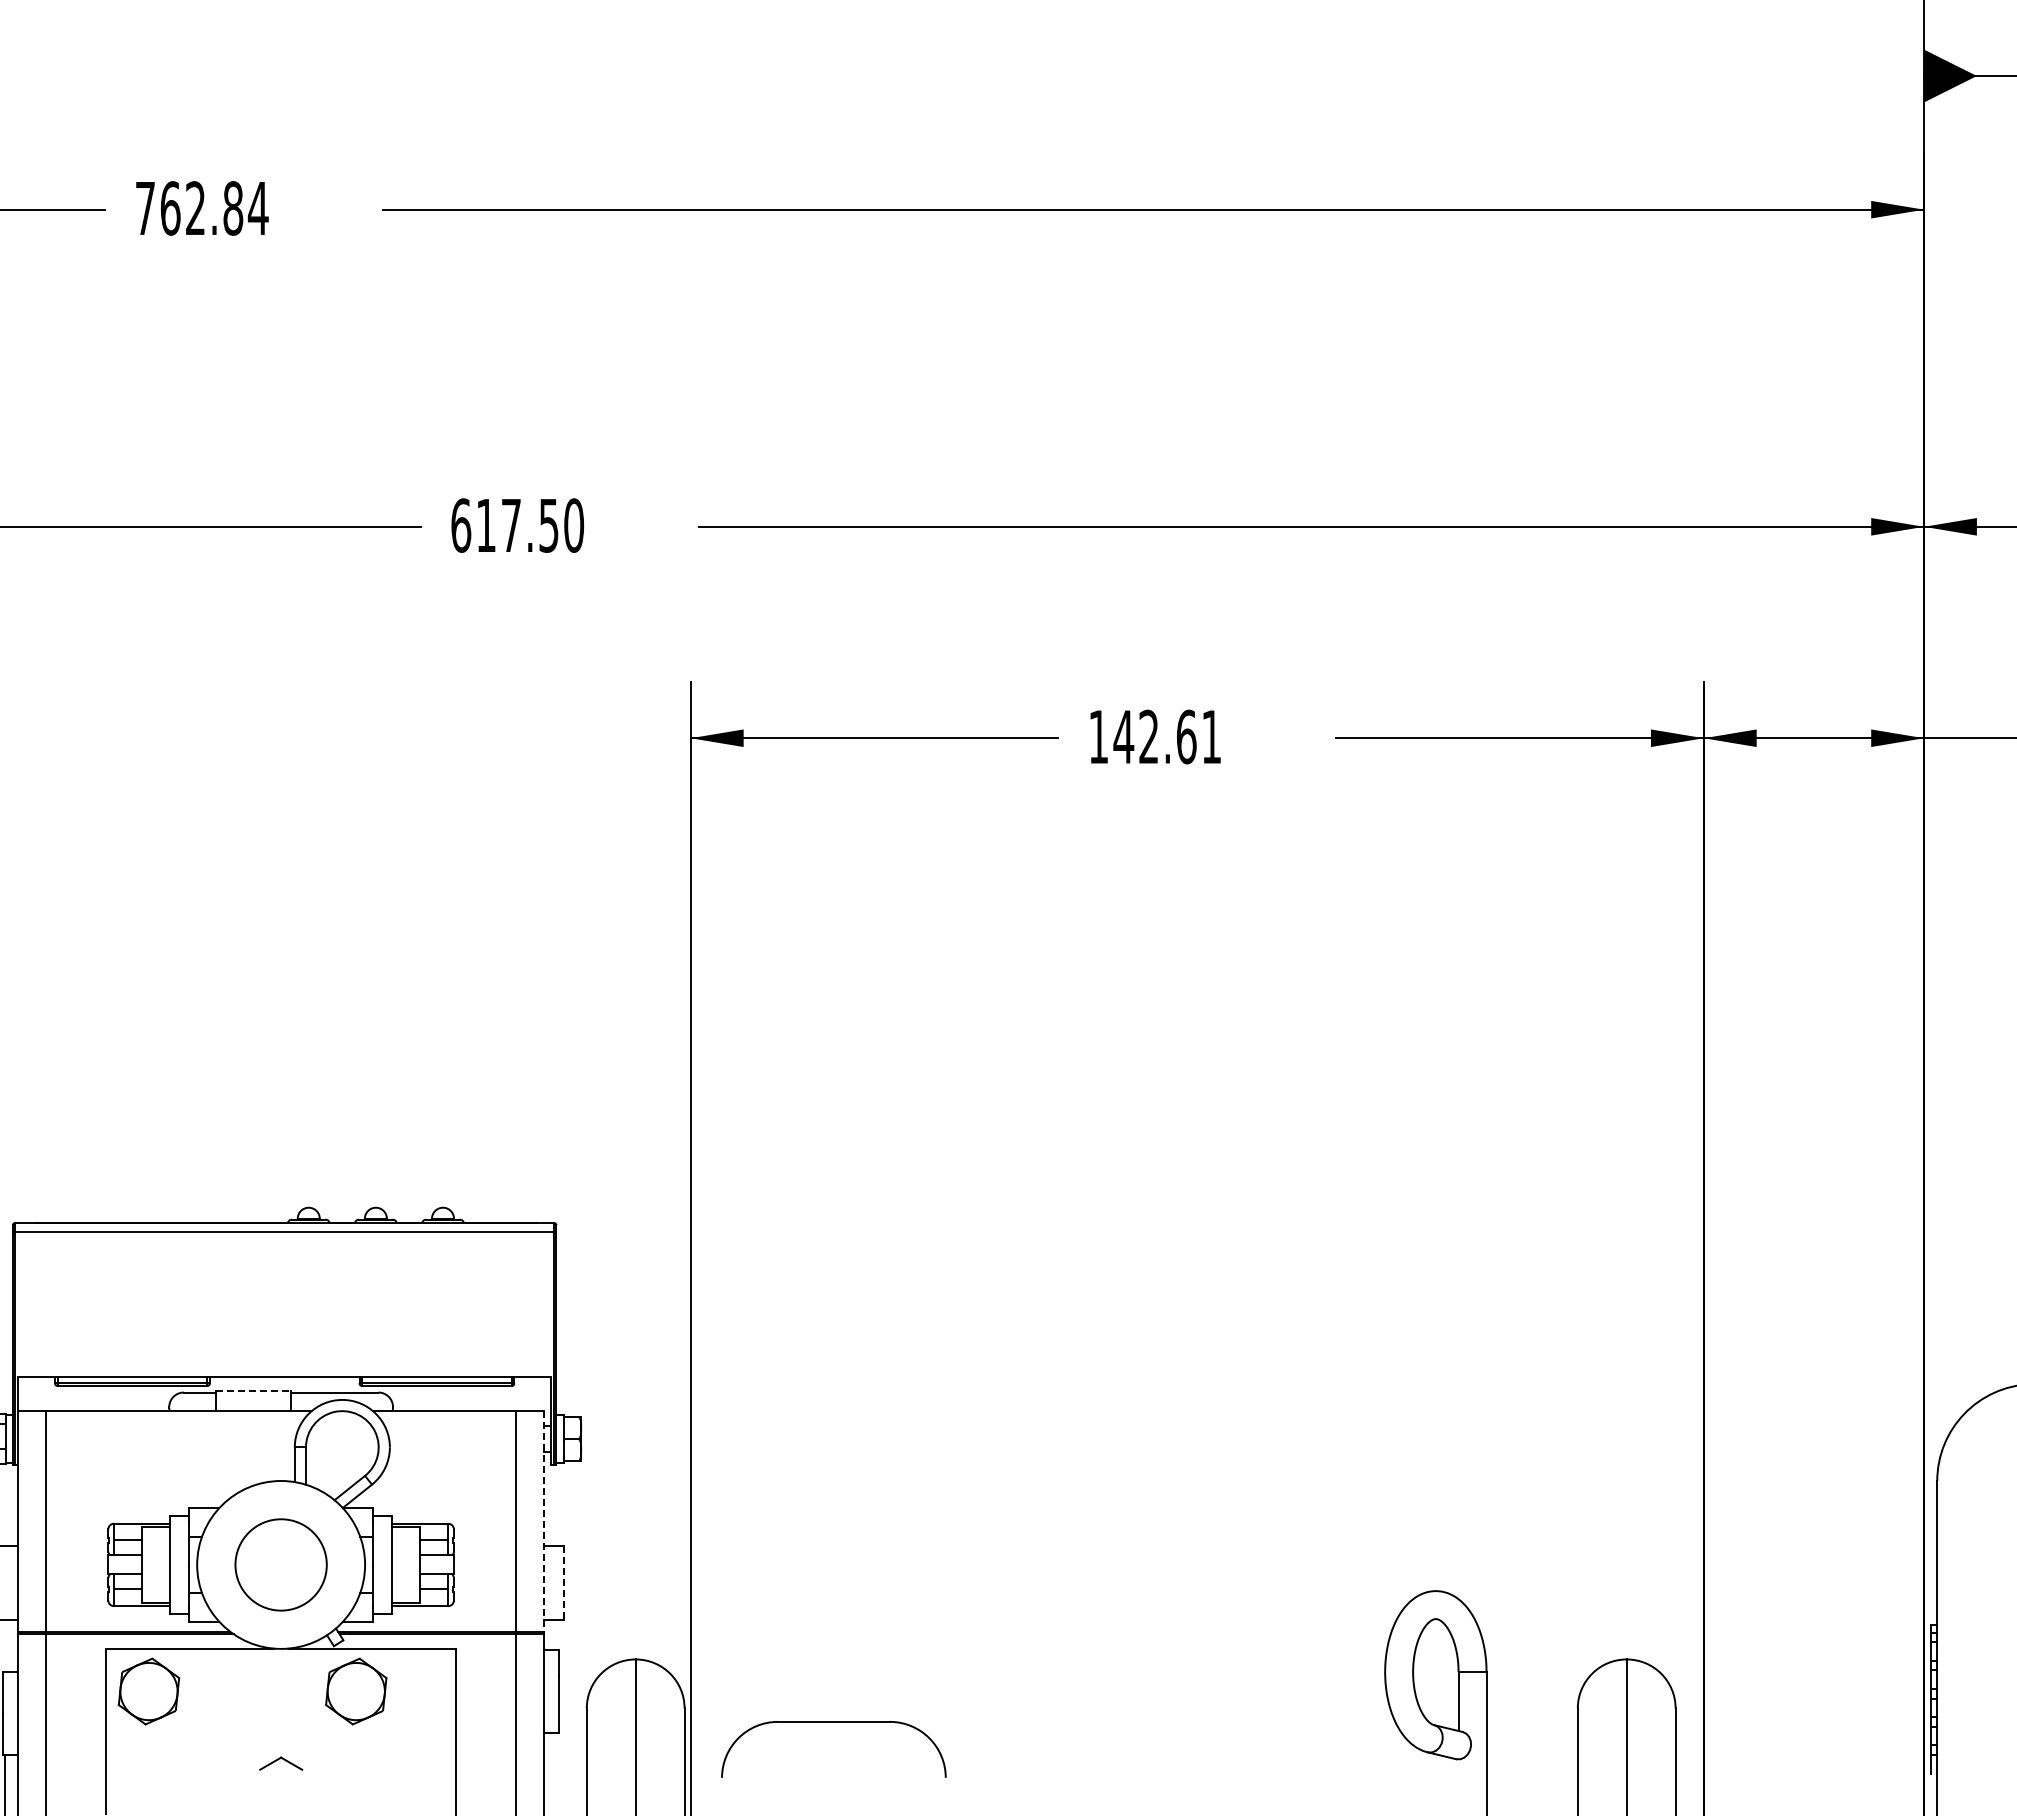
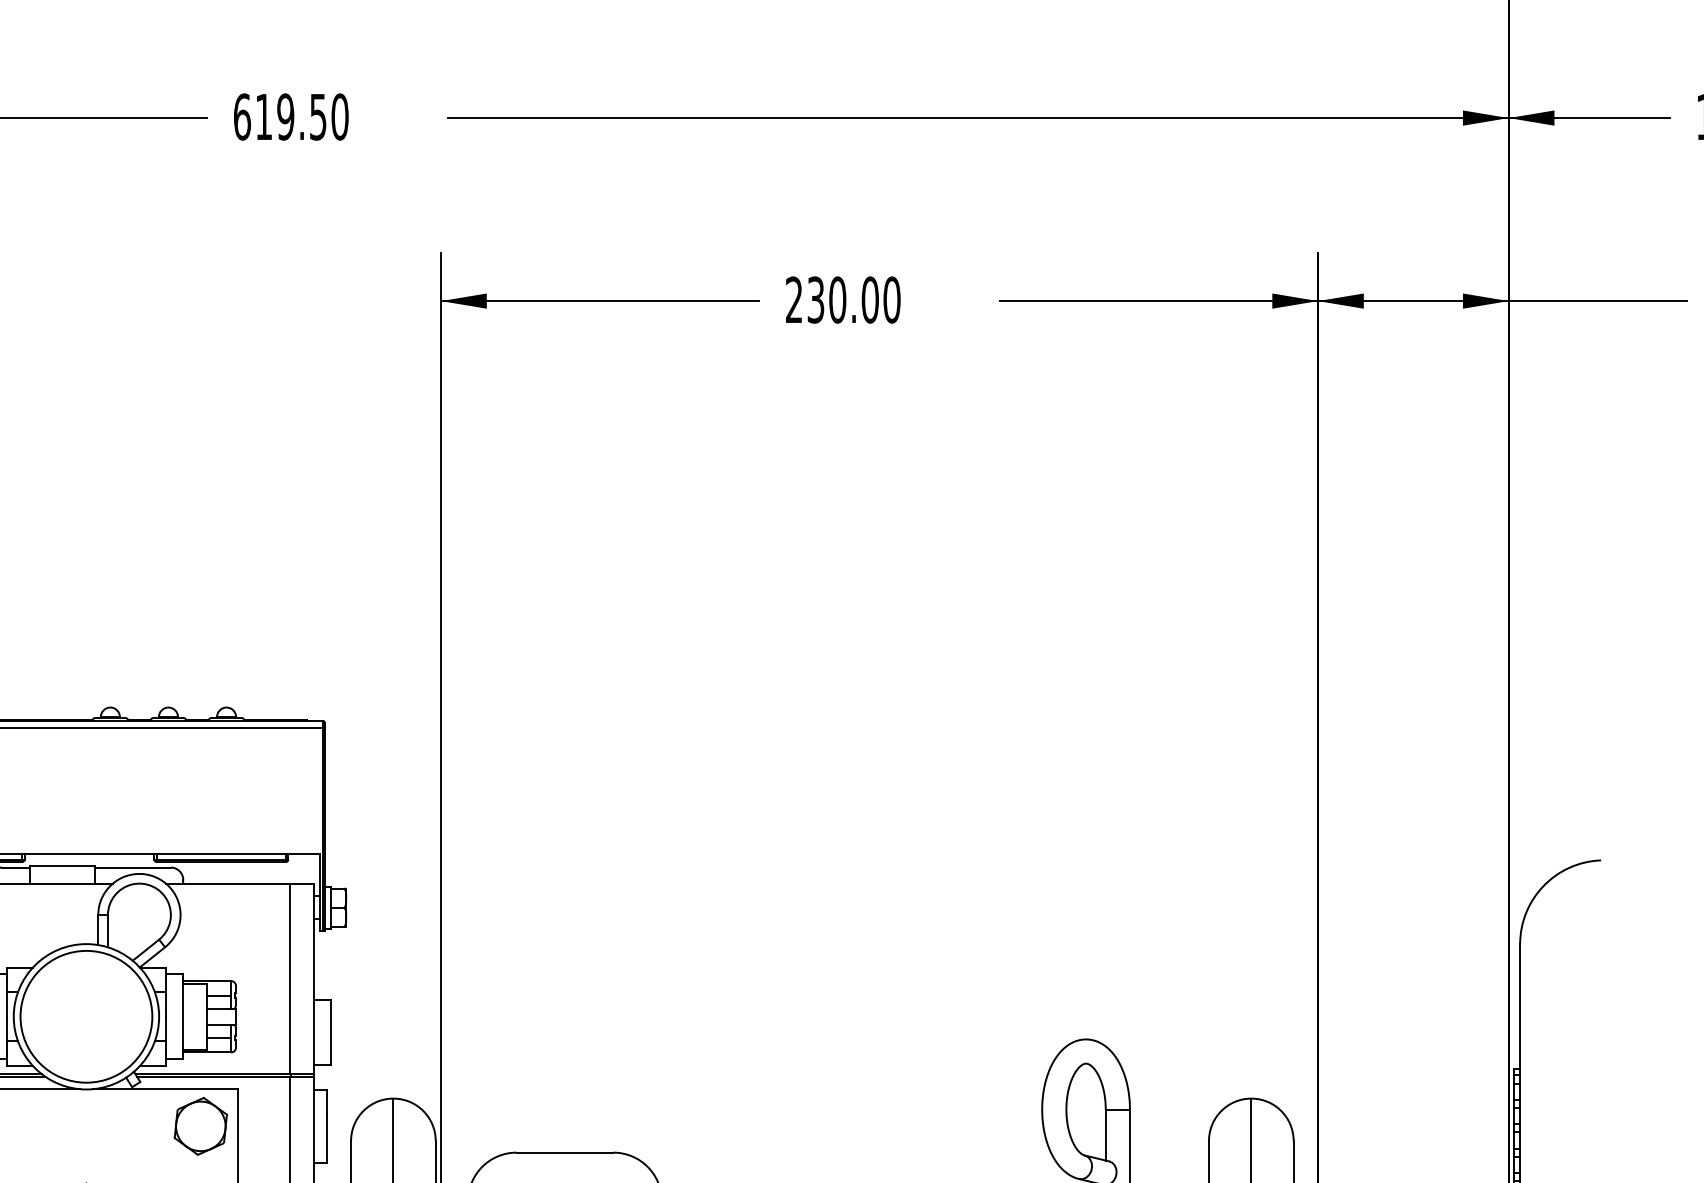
text: (511, 525) -> (285, 116), 617.50 -> 619.50
text: (1155, 736) -> (843, 299), 142.61 -> 230.00
line: (253, 1391) -> (62, 866), dashed -> solid
line: (544, 1521) -> (314, 979), dashed -> solid
circle: (281, 1564) -> (86, 1016), size x1.67
line: (563, 1583) -> (330, 1032), dashed -> solid
part: (356, 1691) -> (201, 1126), moved

